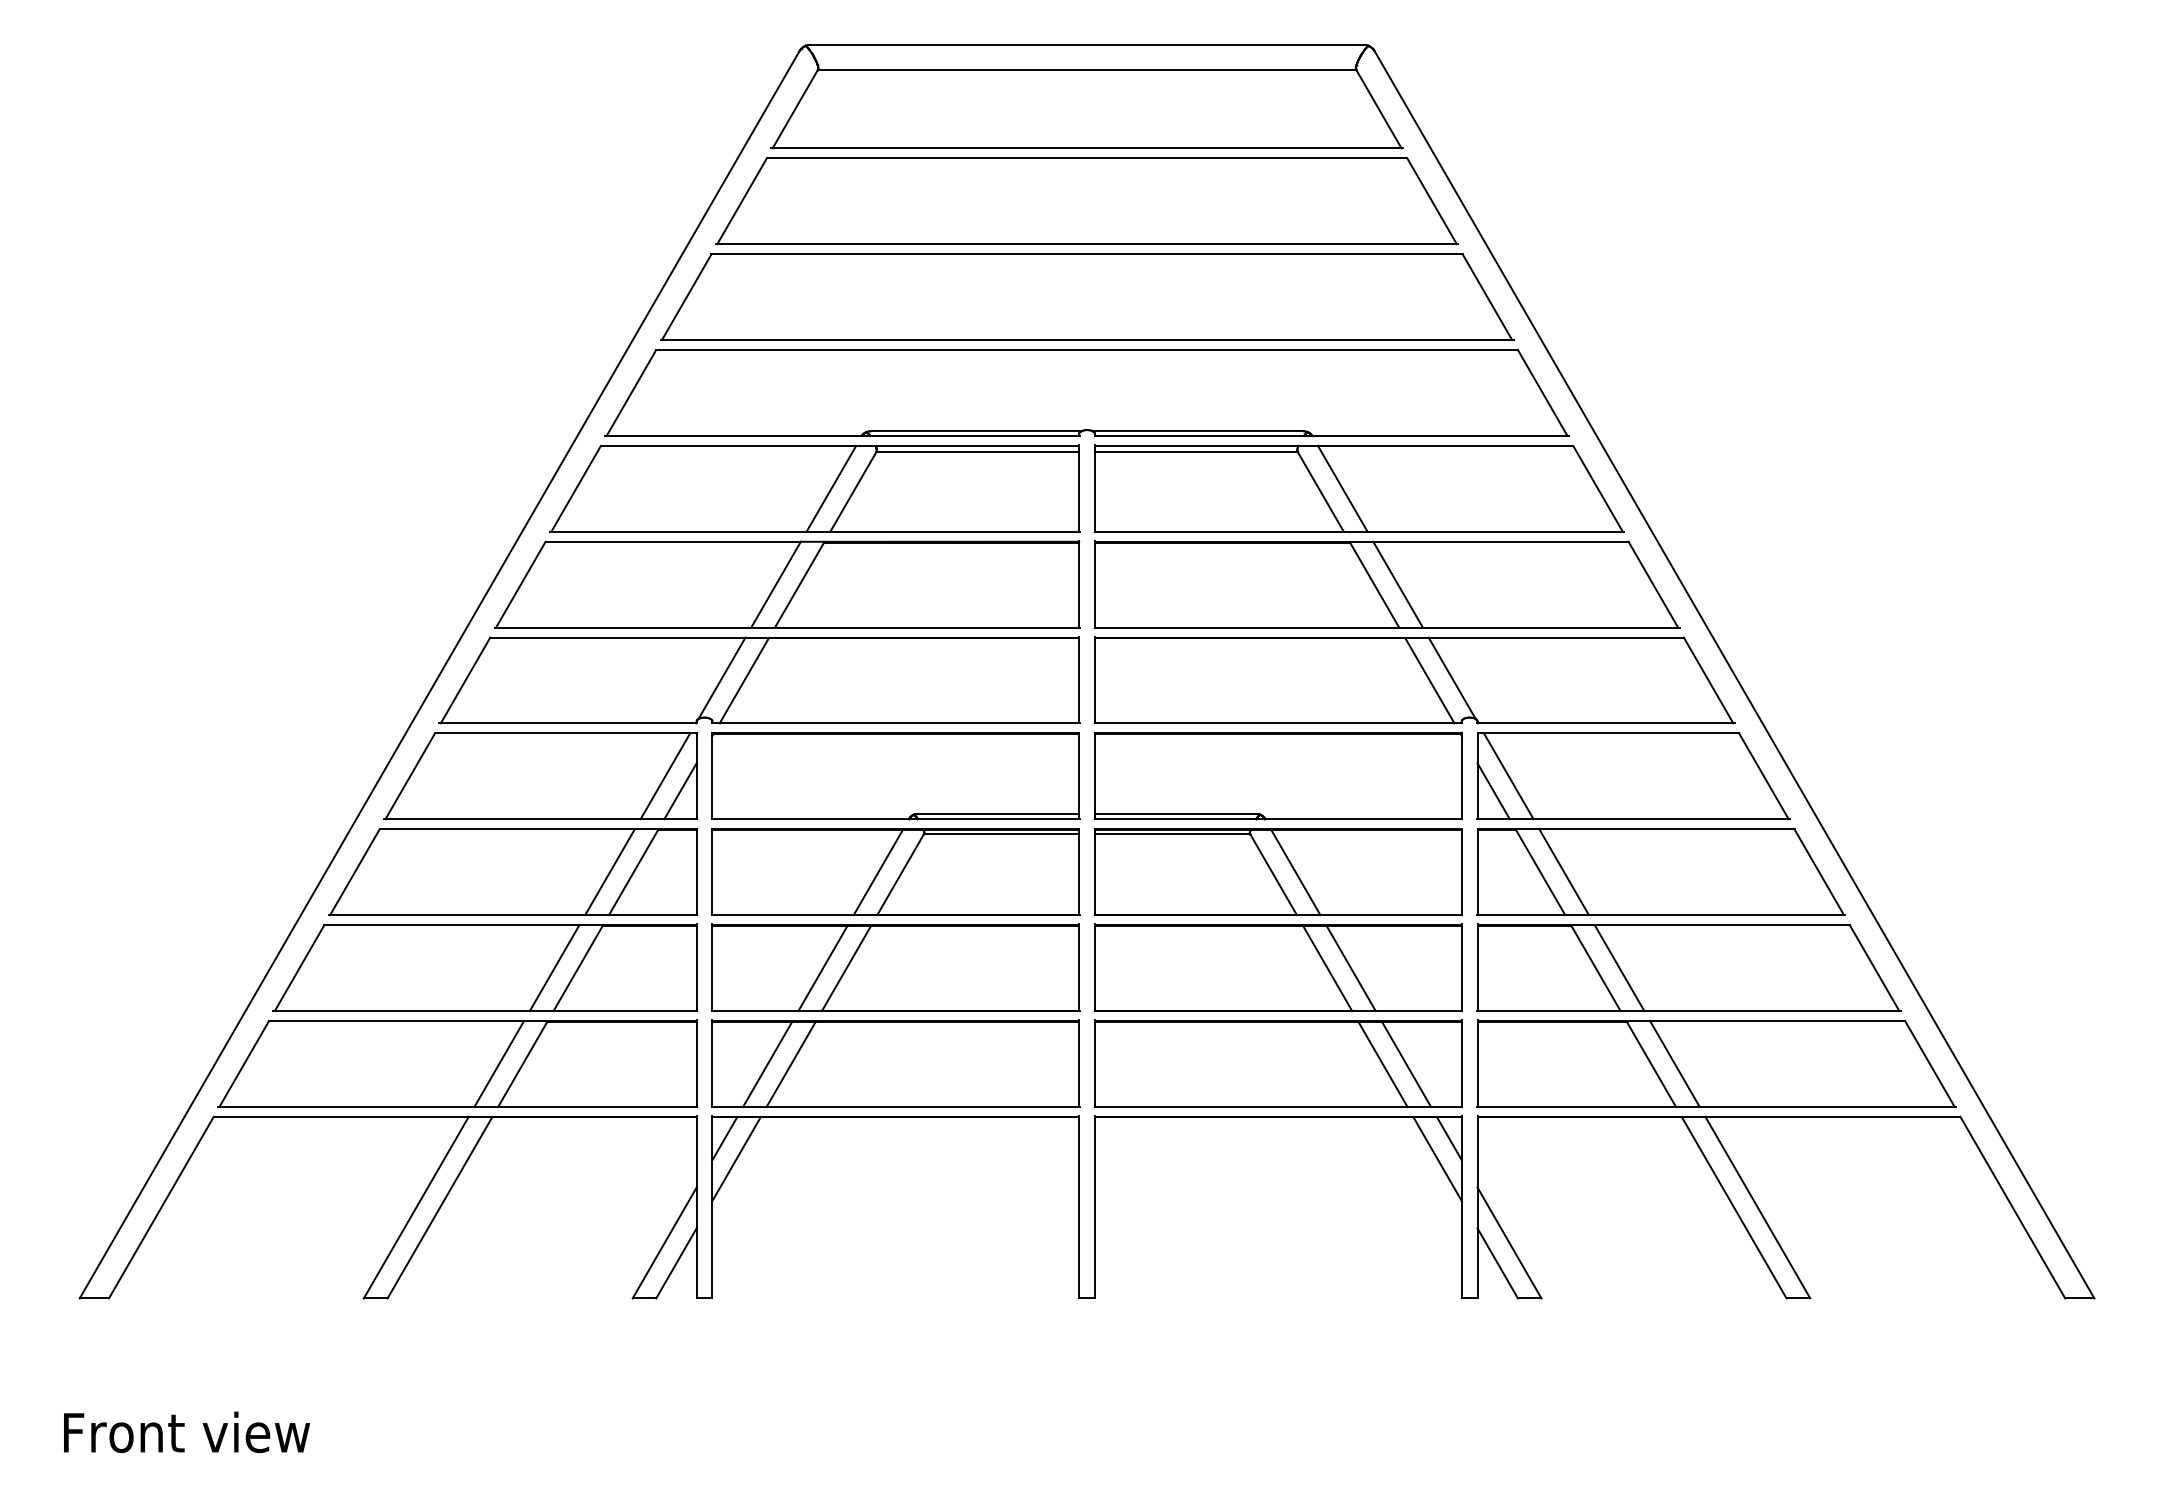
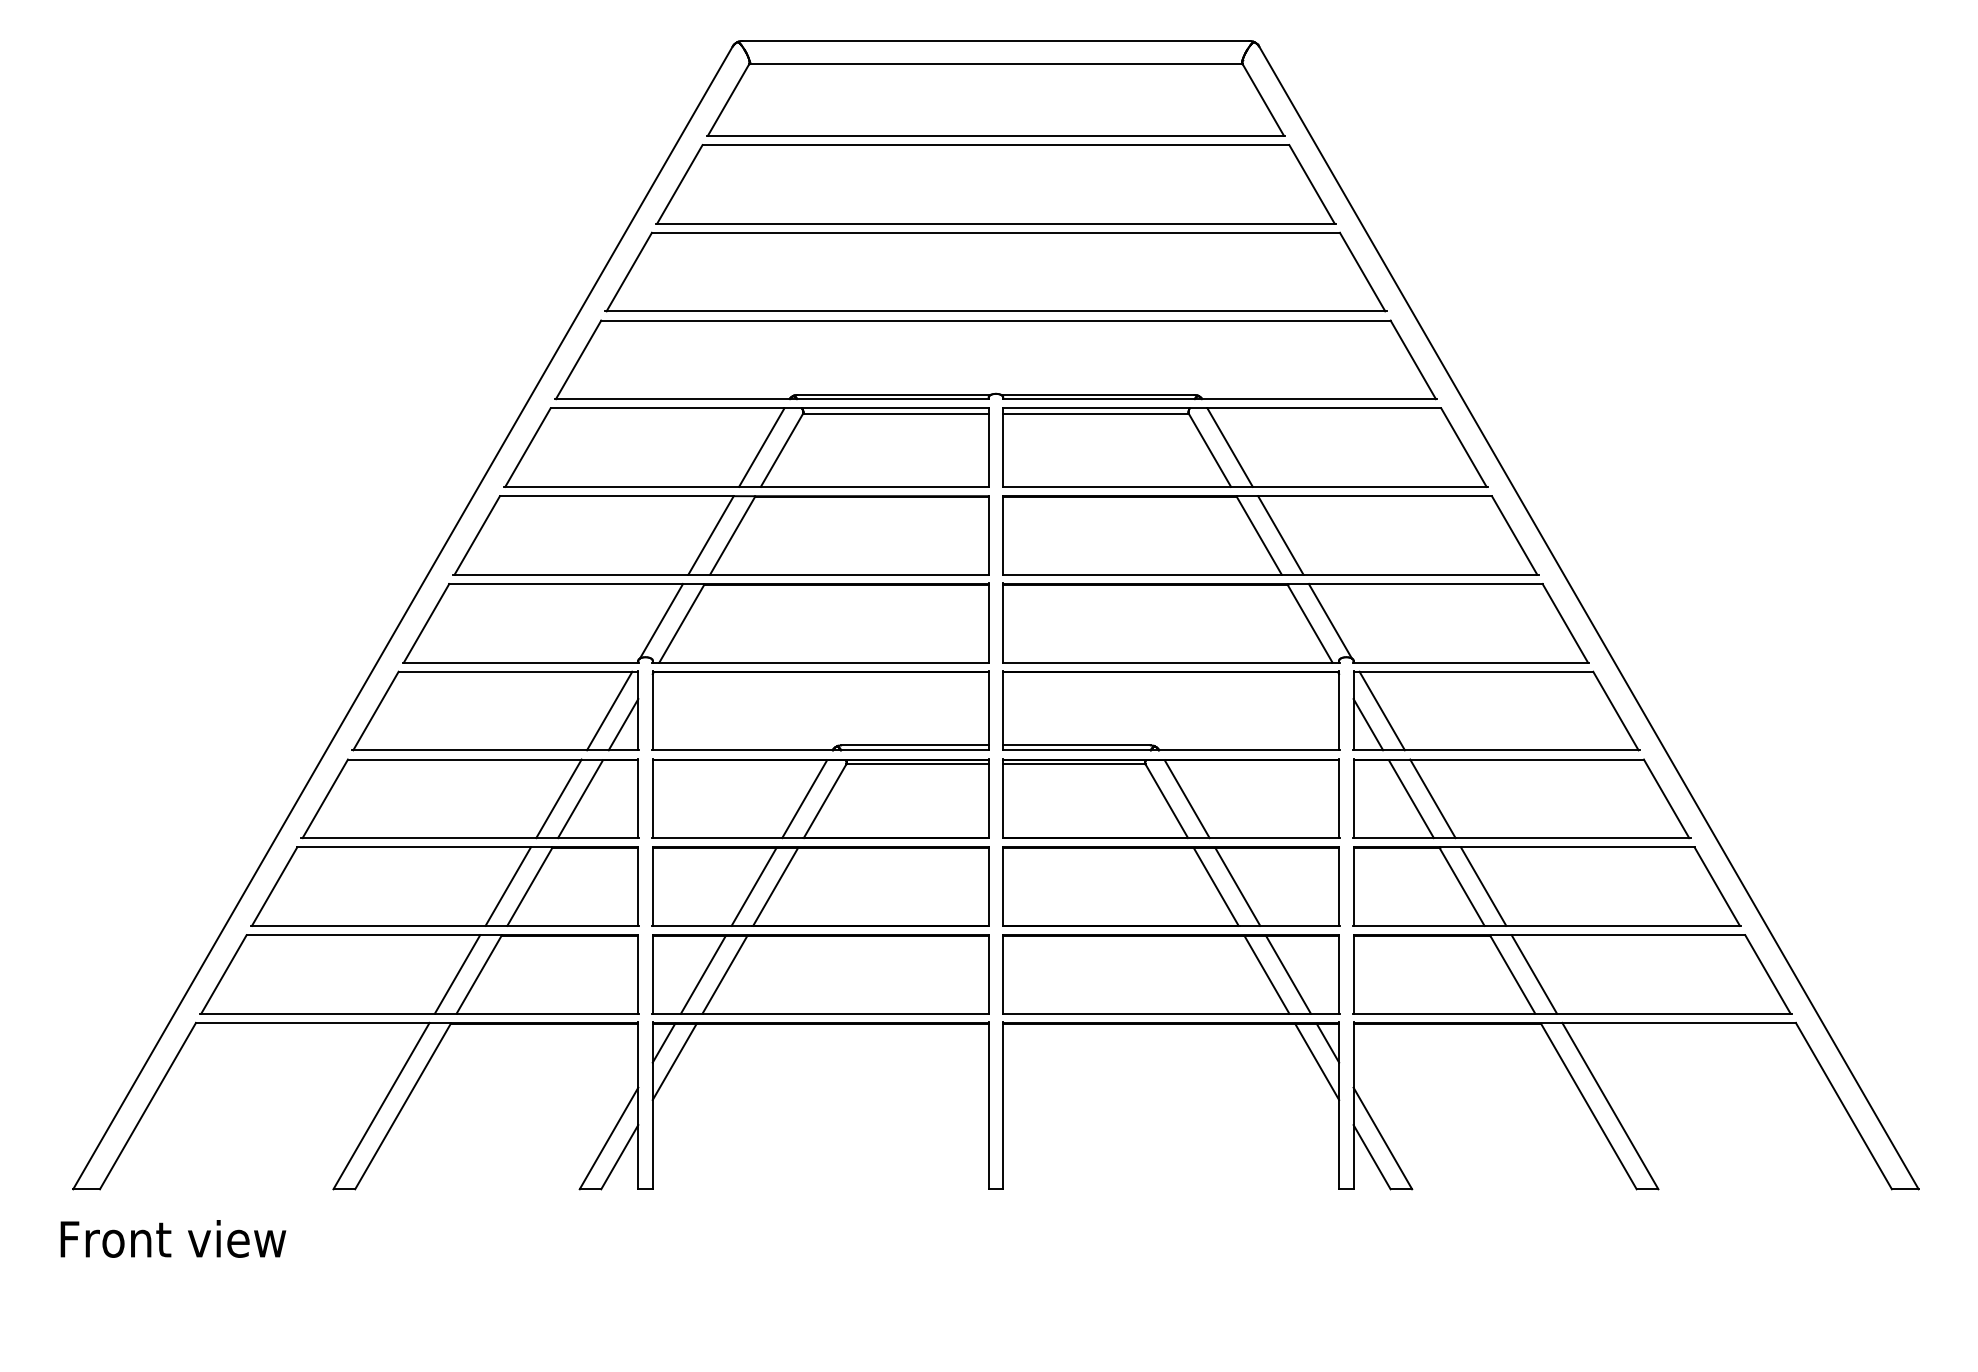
text: (187, 1431) -> (173, 1238), moved

